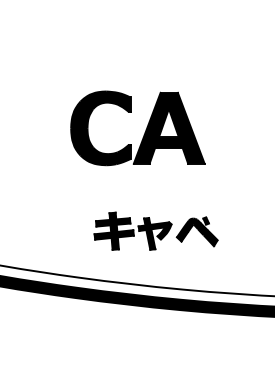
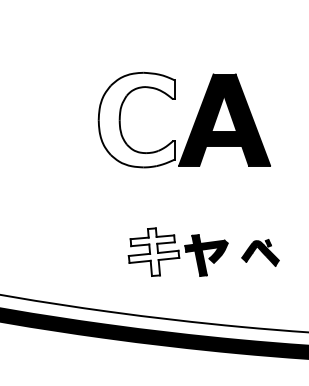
fill: (100, 128) -> (136, 120), removed
fill: (113, 230) -> (153, 251), removed
part: (196, 231) -> (259, 252), size x0.7

